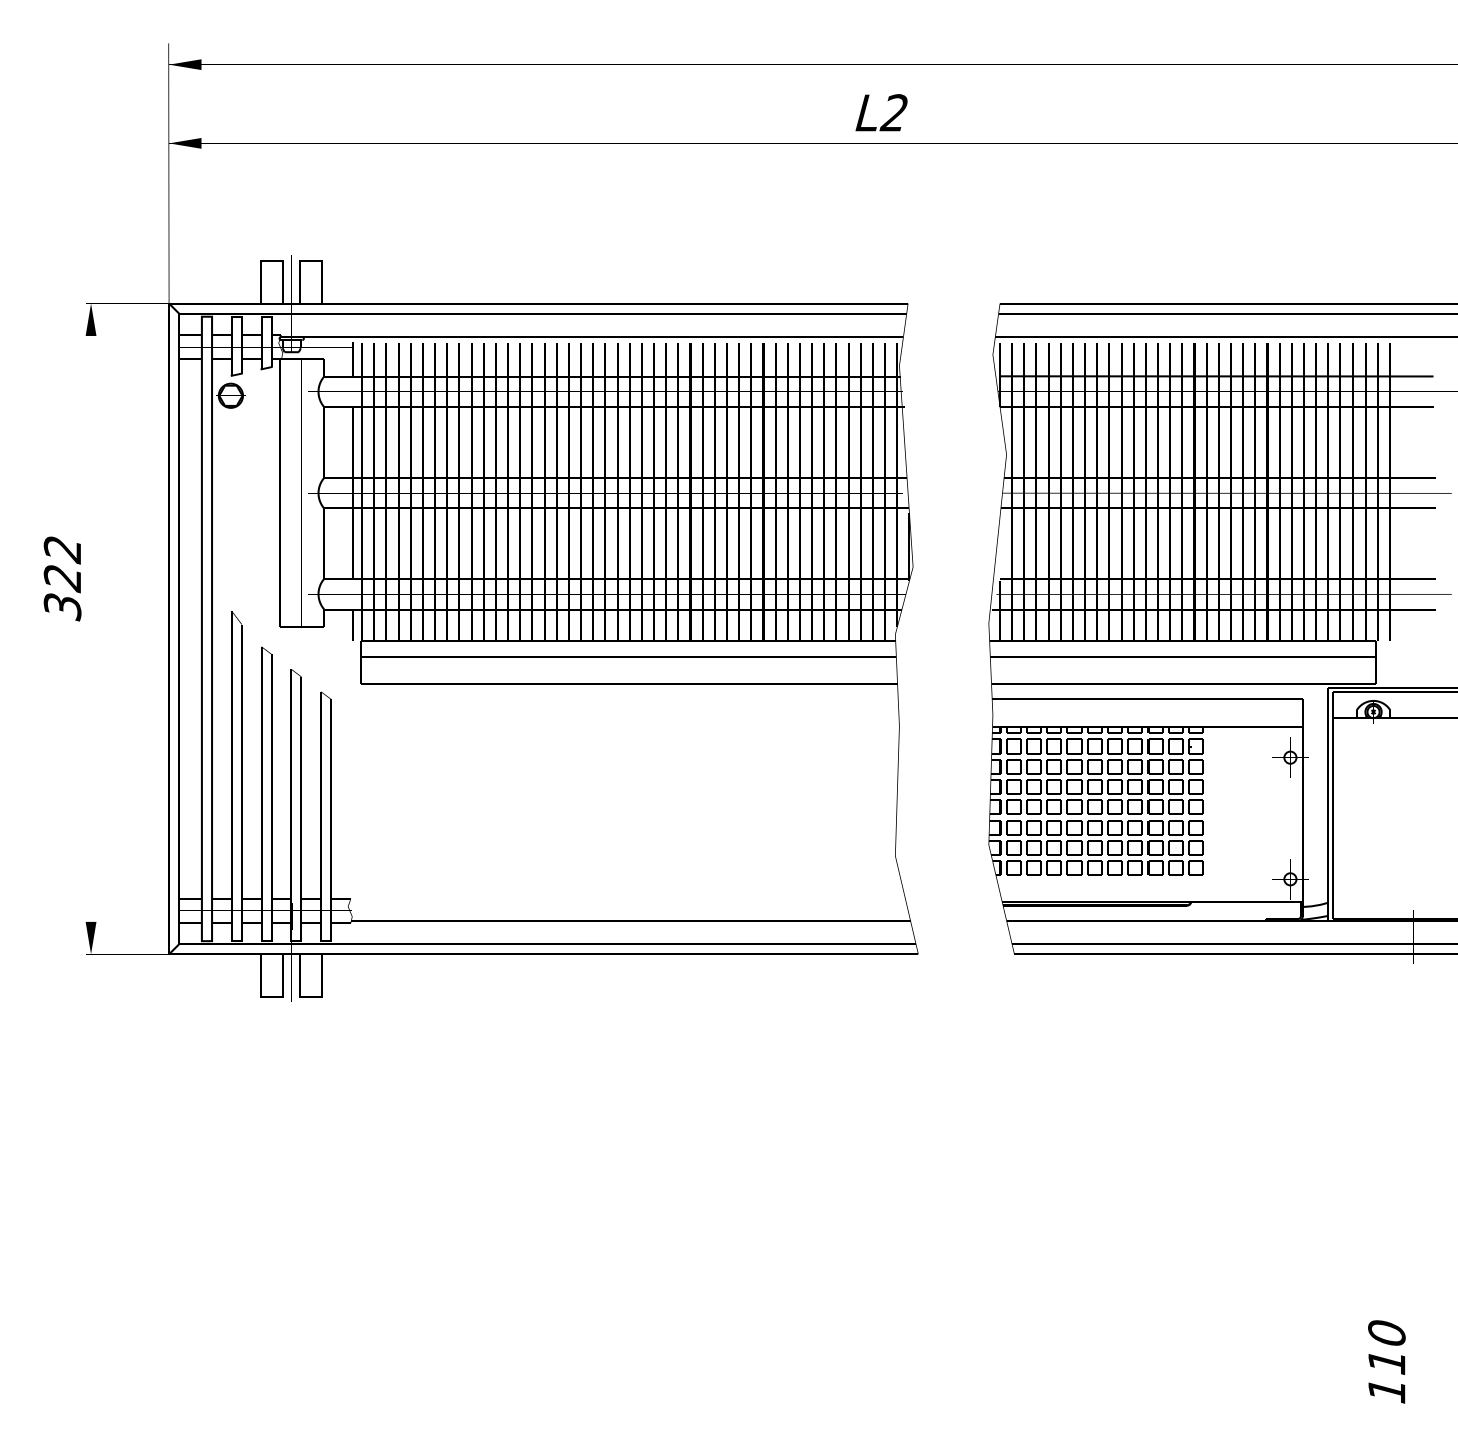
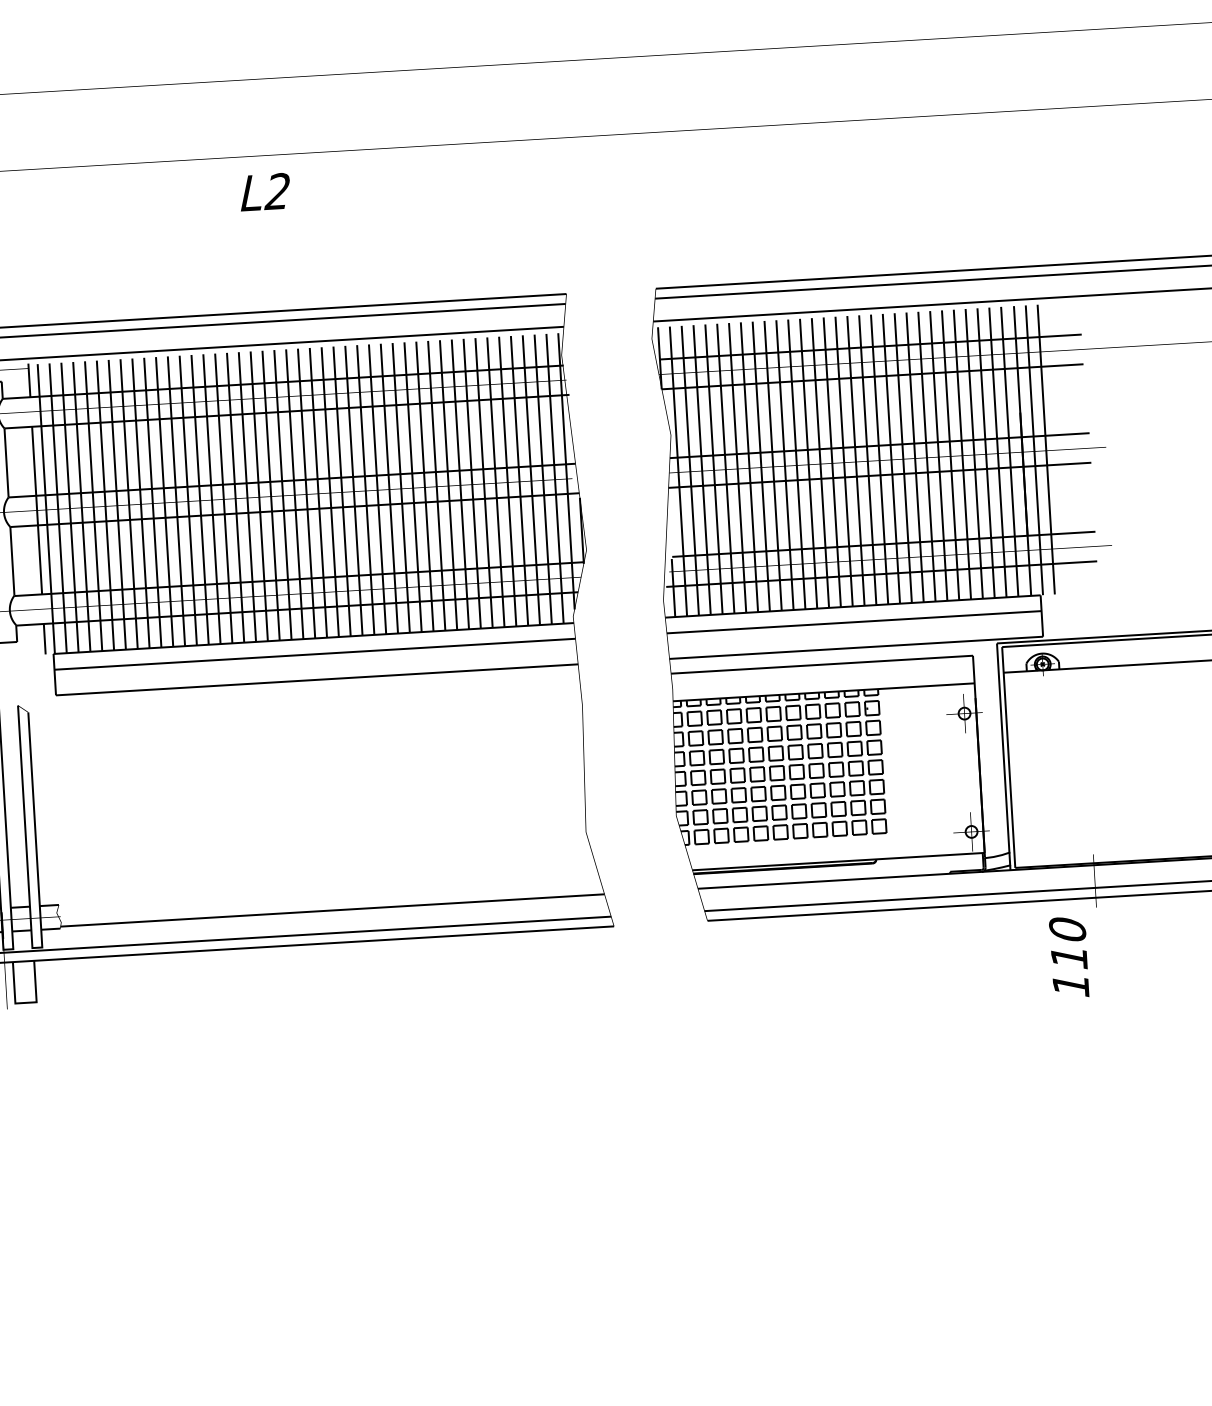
text: (881, 112) -> (265, 191), moved
text: (1386, 1361) -> (1068, 957), moved

